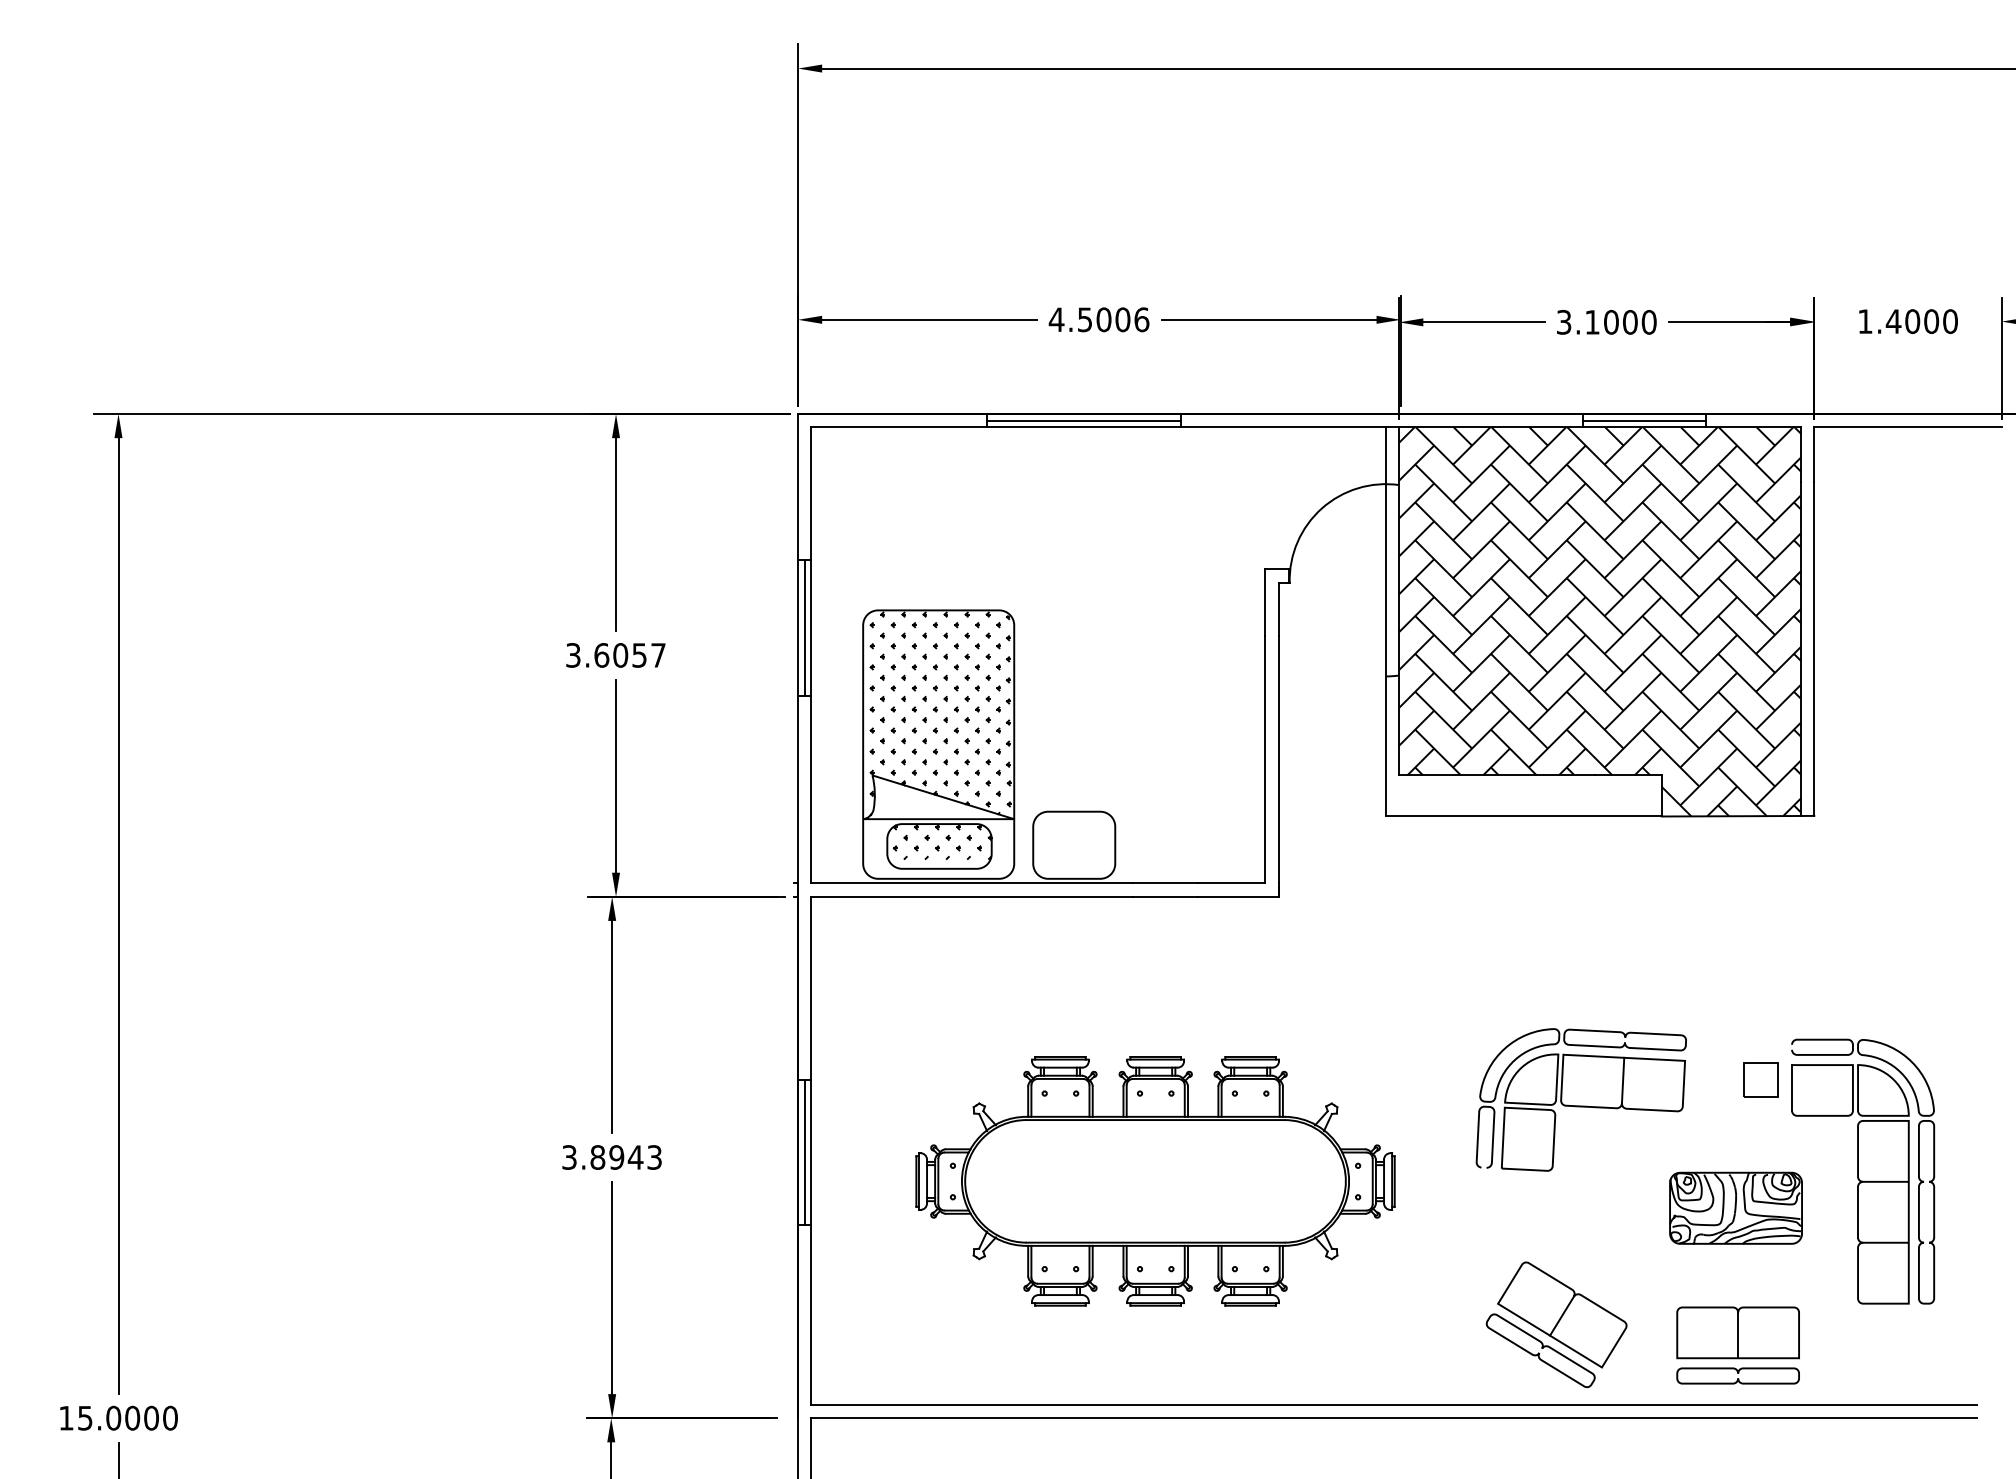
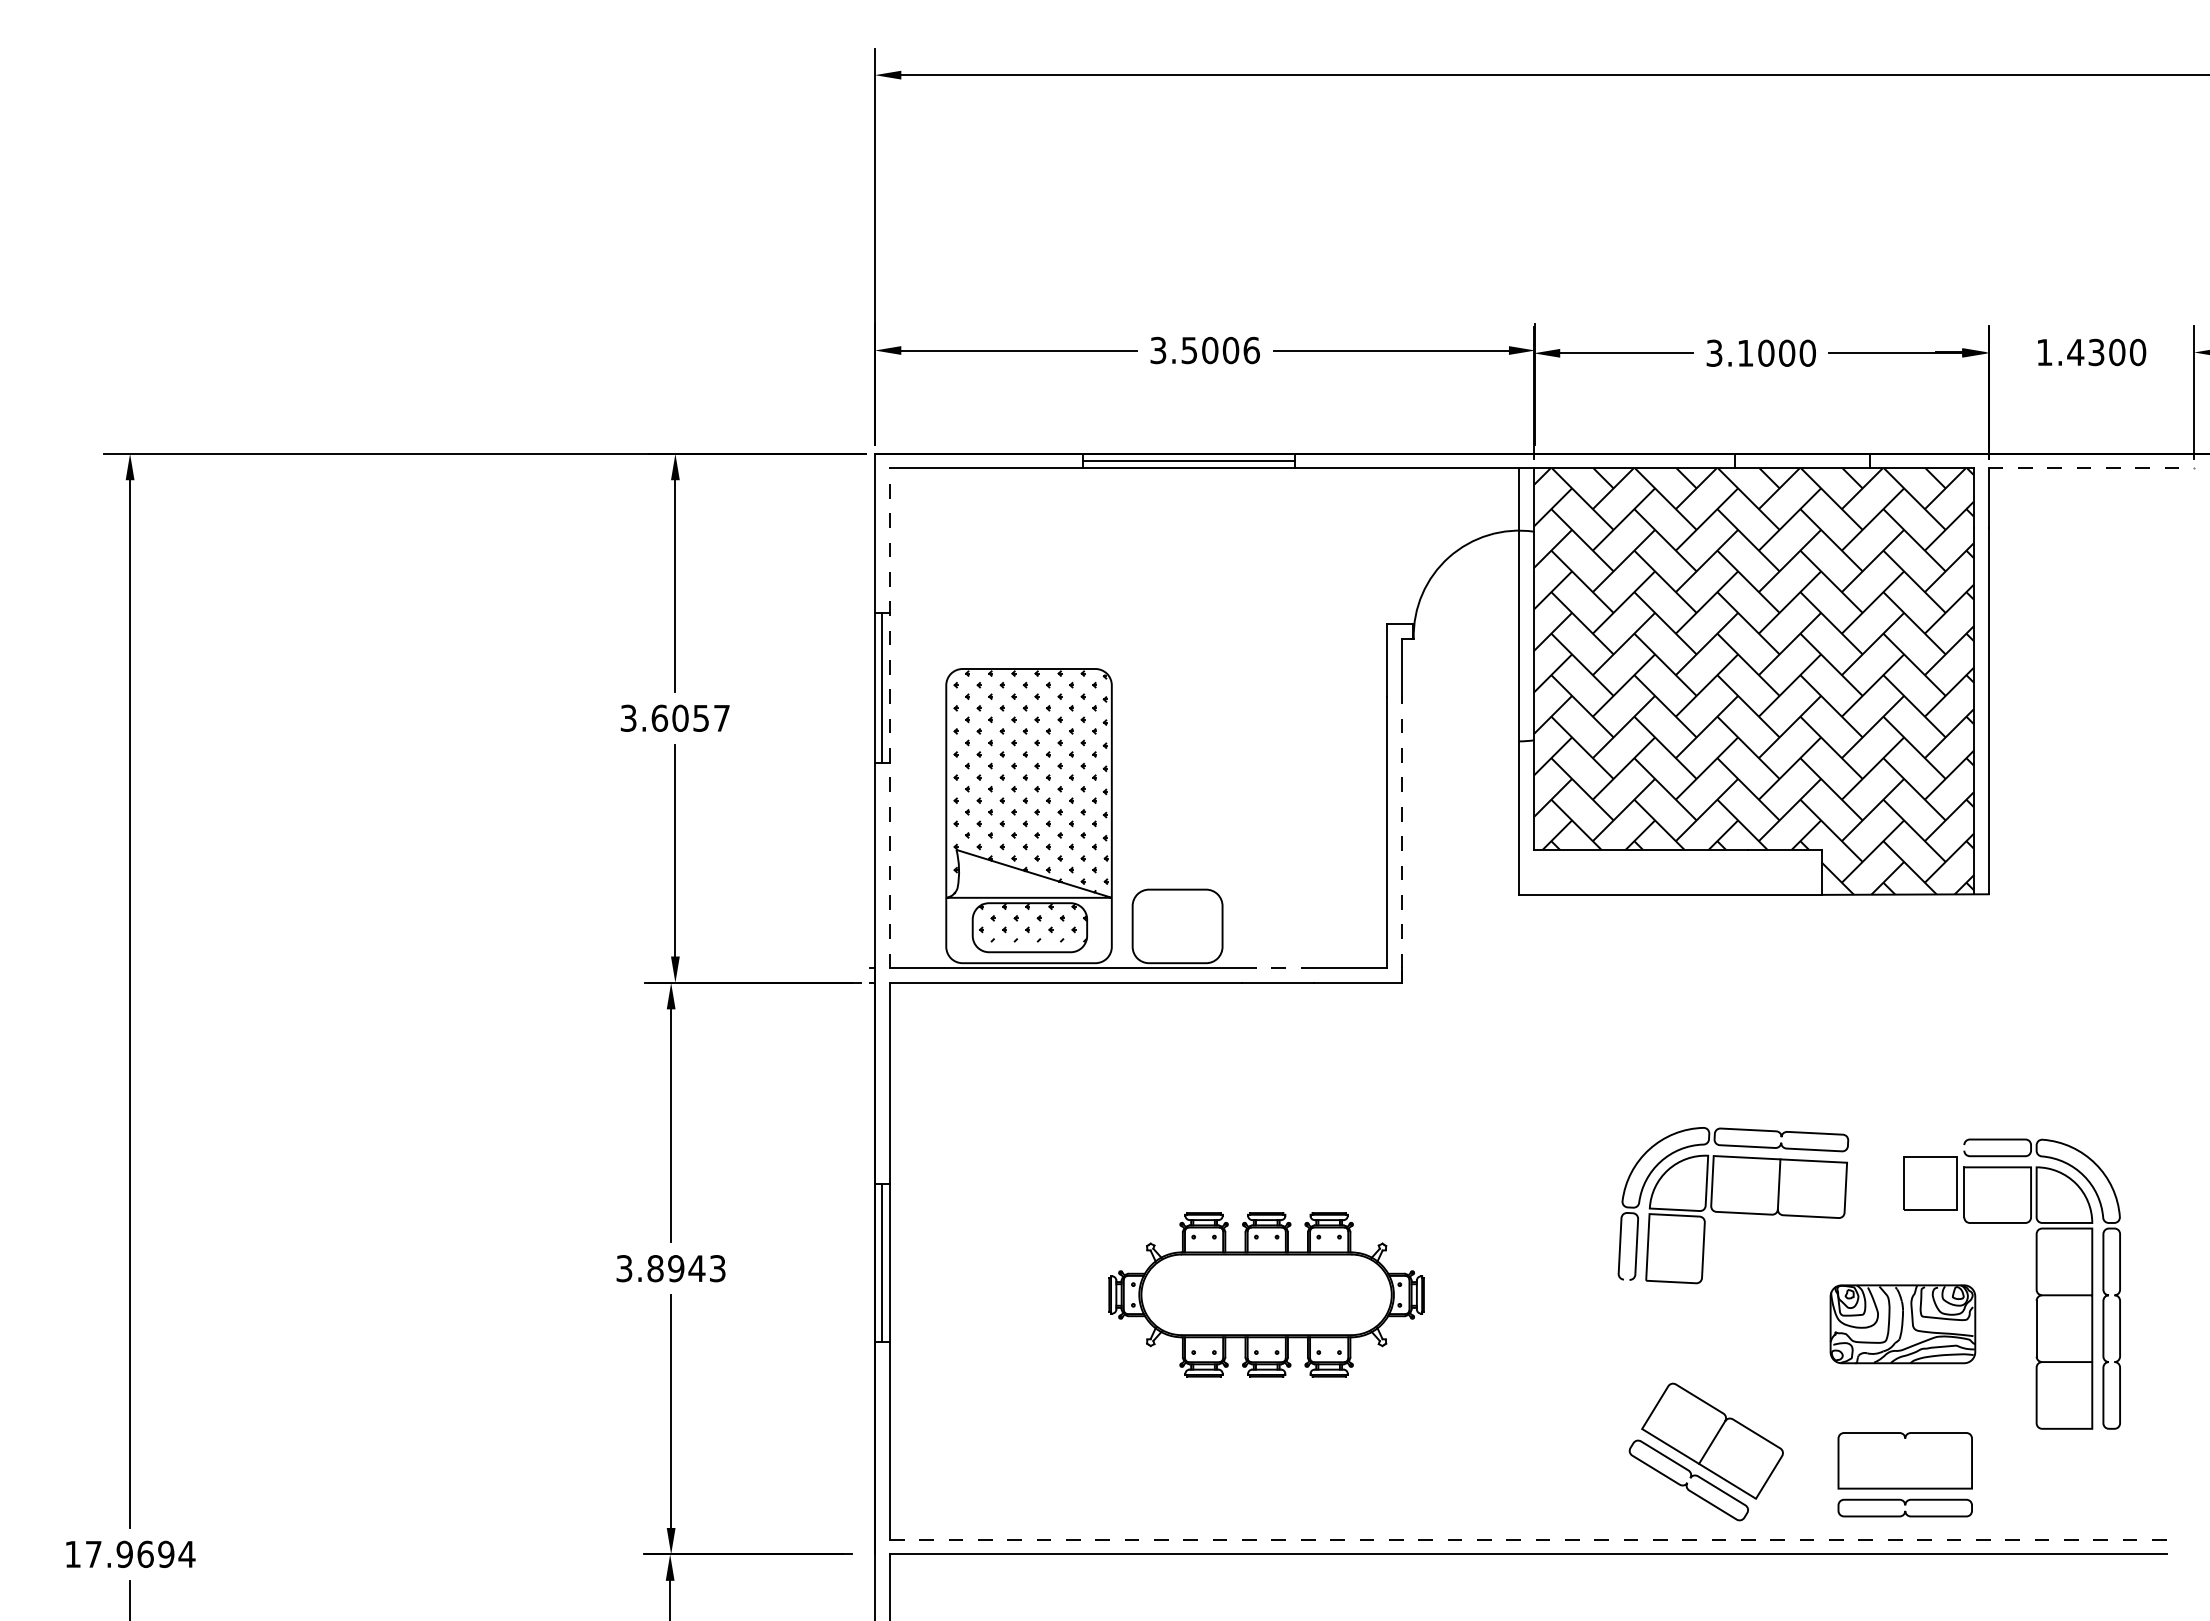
text: (1055, 319) -> (1157, 350), 4.5006 -> 3.5006
text: (1912, 321) -> (2096, 352), 1.4000 -> 1.4300
line: (1643, 421) -> (1801, 461), removed
line: (1908, 427) -> (2091, 468), solid -> dashed
line: (811, 655) -> (889, 718), solid -> dashed
line: (1278, 759) -> (1401, 832), solid -> dashed
line: (1165, 883) -> (1277, 968), solid -> dashed
part: (1761, 1079) -> (1930, 1183), size x1.4
part: (1155, 1181) -> (1266, 1294), size x0.6
line: (1738, 1335) -> (1905, 1463), removed
line: (1394, 1404) -> (1528, 1539), solid -> dashed
text: (127, 1418) -> (140, 1554), 15.0000 -> 17.9694

